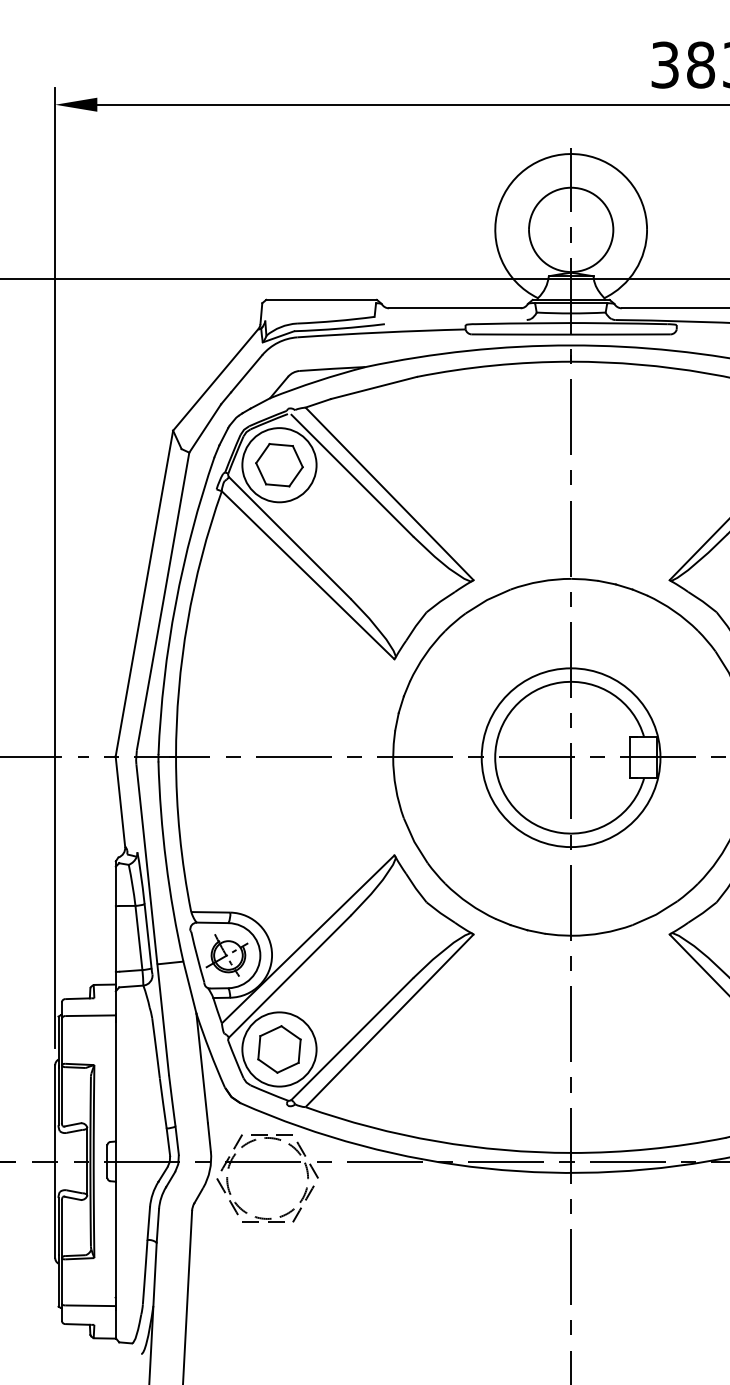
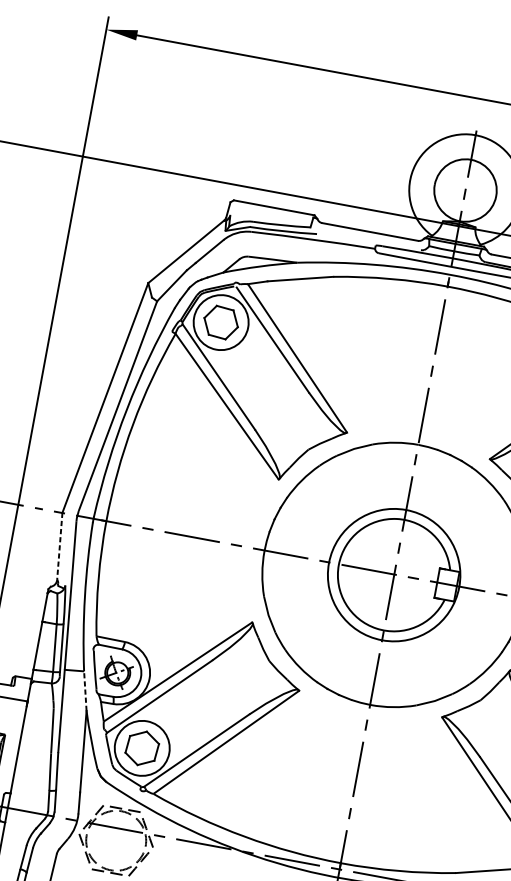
line: (120, 802) -> (59, 546), solid -> dashed
line: (189, 987) -> (85, 691), solid -> dashed

